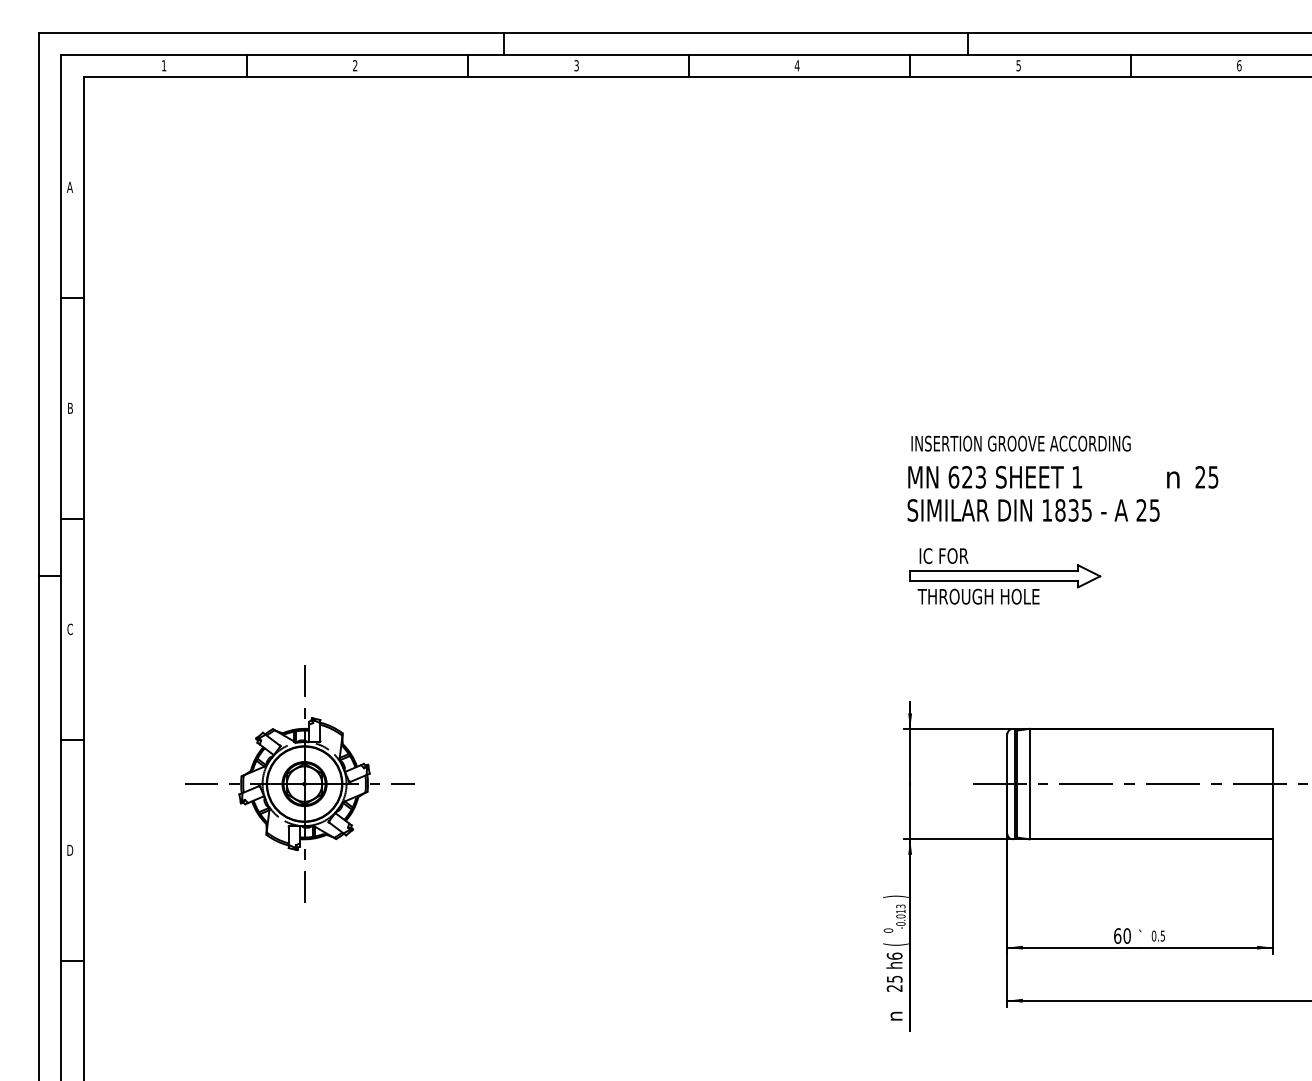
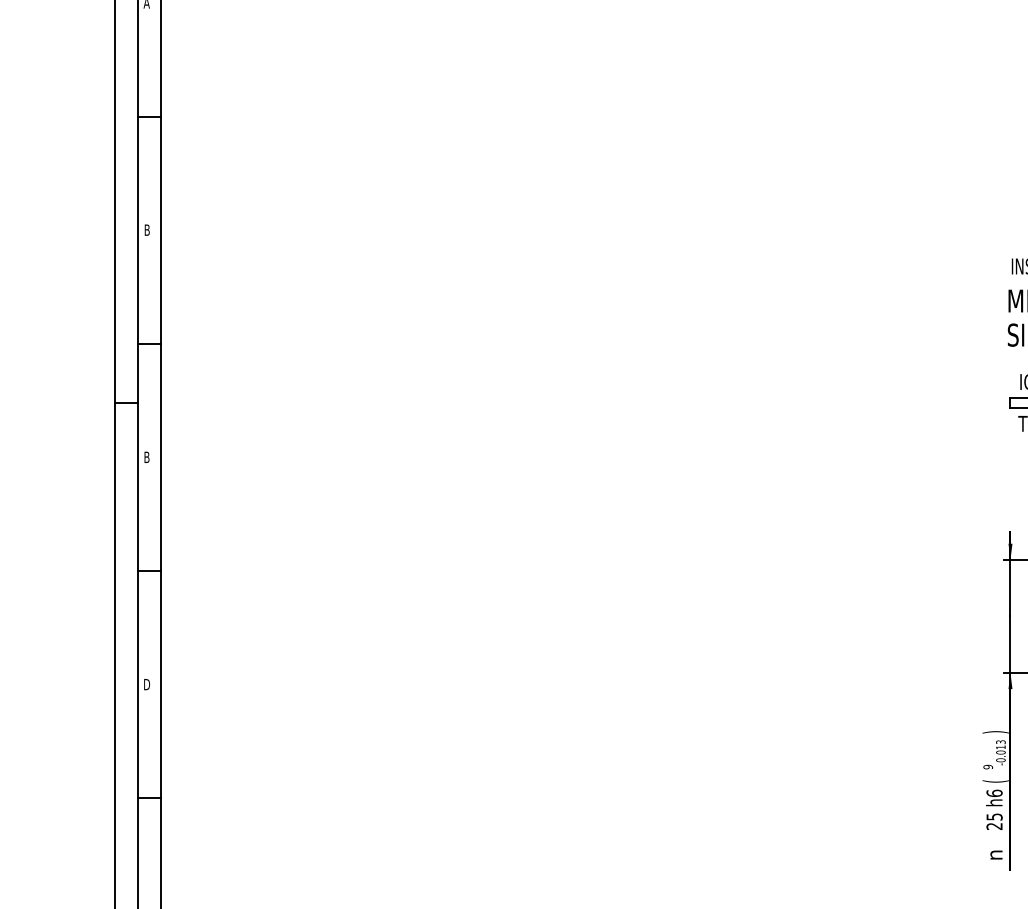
text: (69, 628) -> (146, 456), C -> B
part: (299, 783) -> (382, 615), removed
text: (888, 930) -> (988, 766), 0 -> 9

